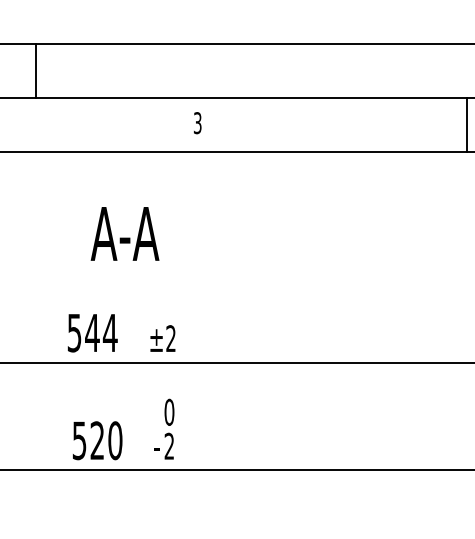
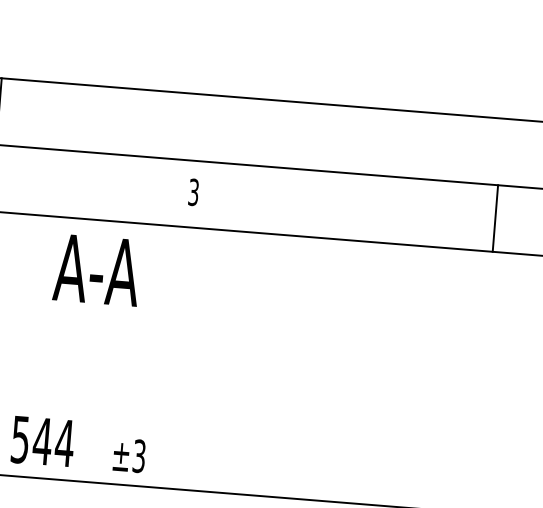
line: (466, 124) -> (495, 218), moved
text: (124, 233) -> (96, 269), moved
text: (170, 338) -> (138, 455), ±2 -> ±3

